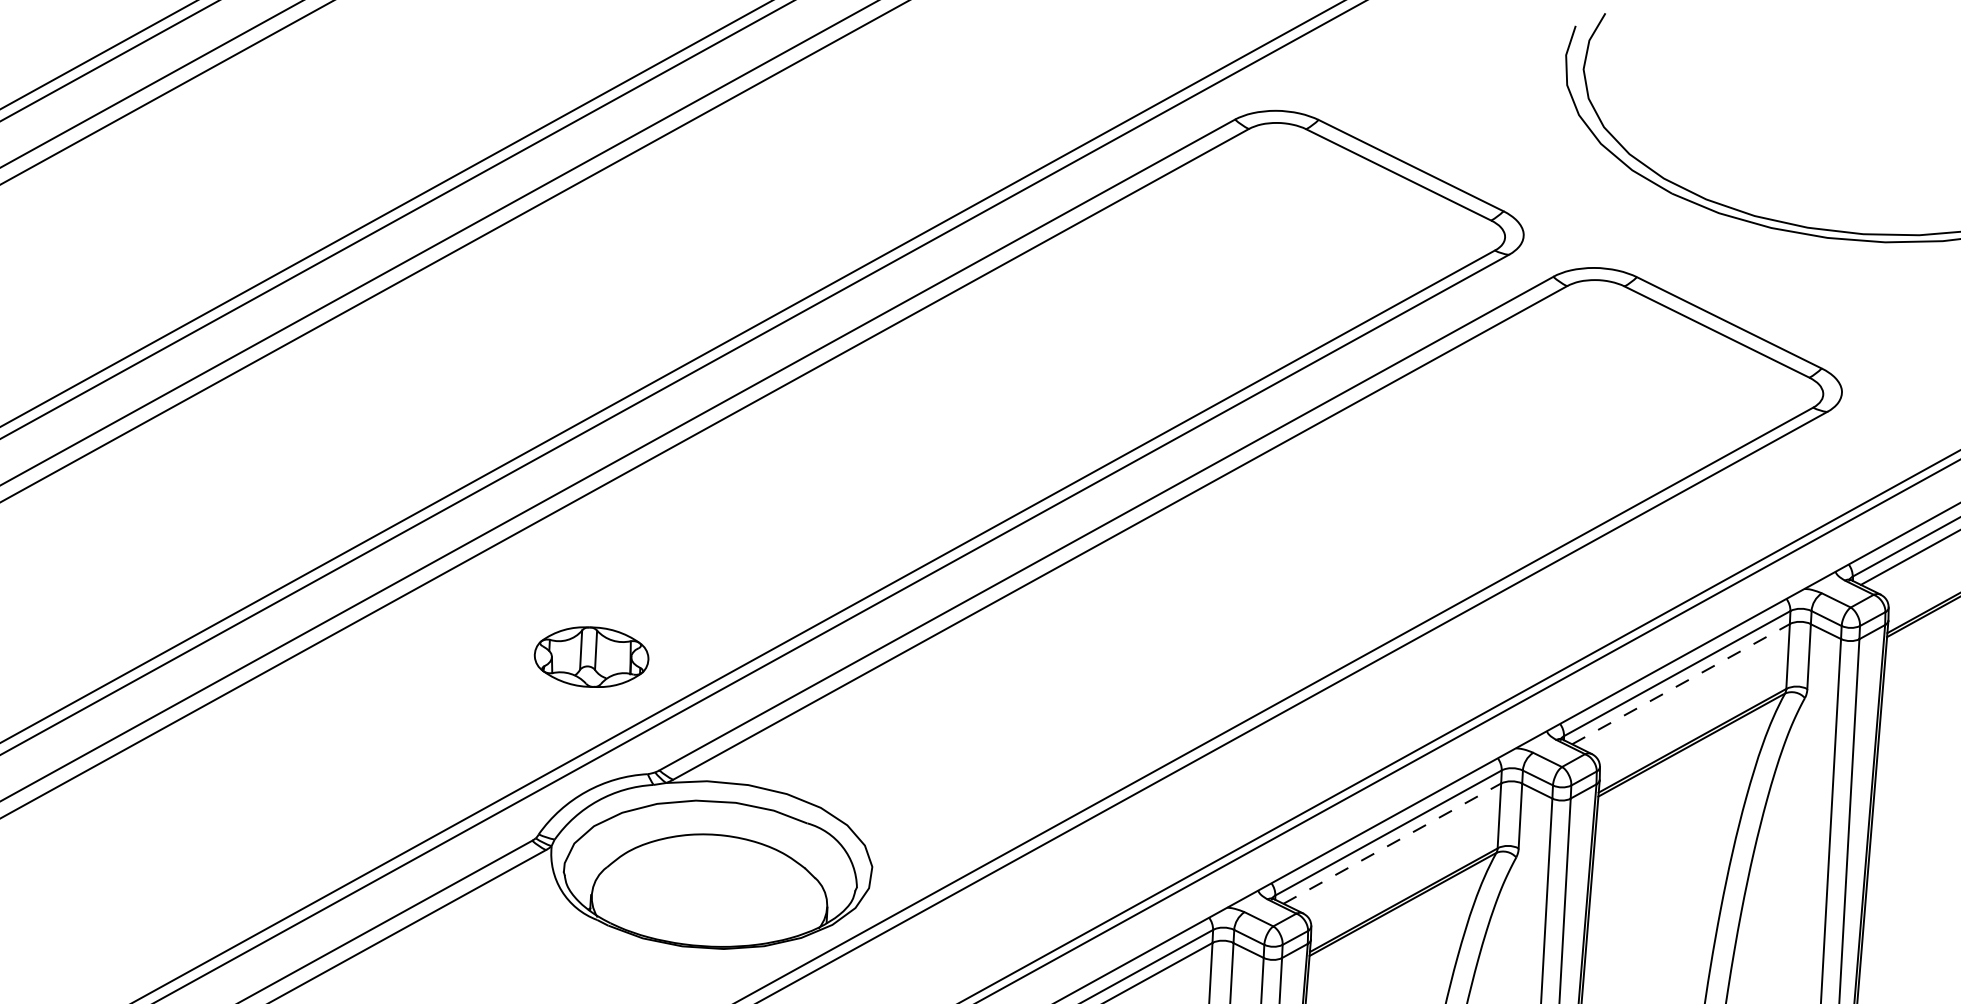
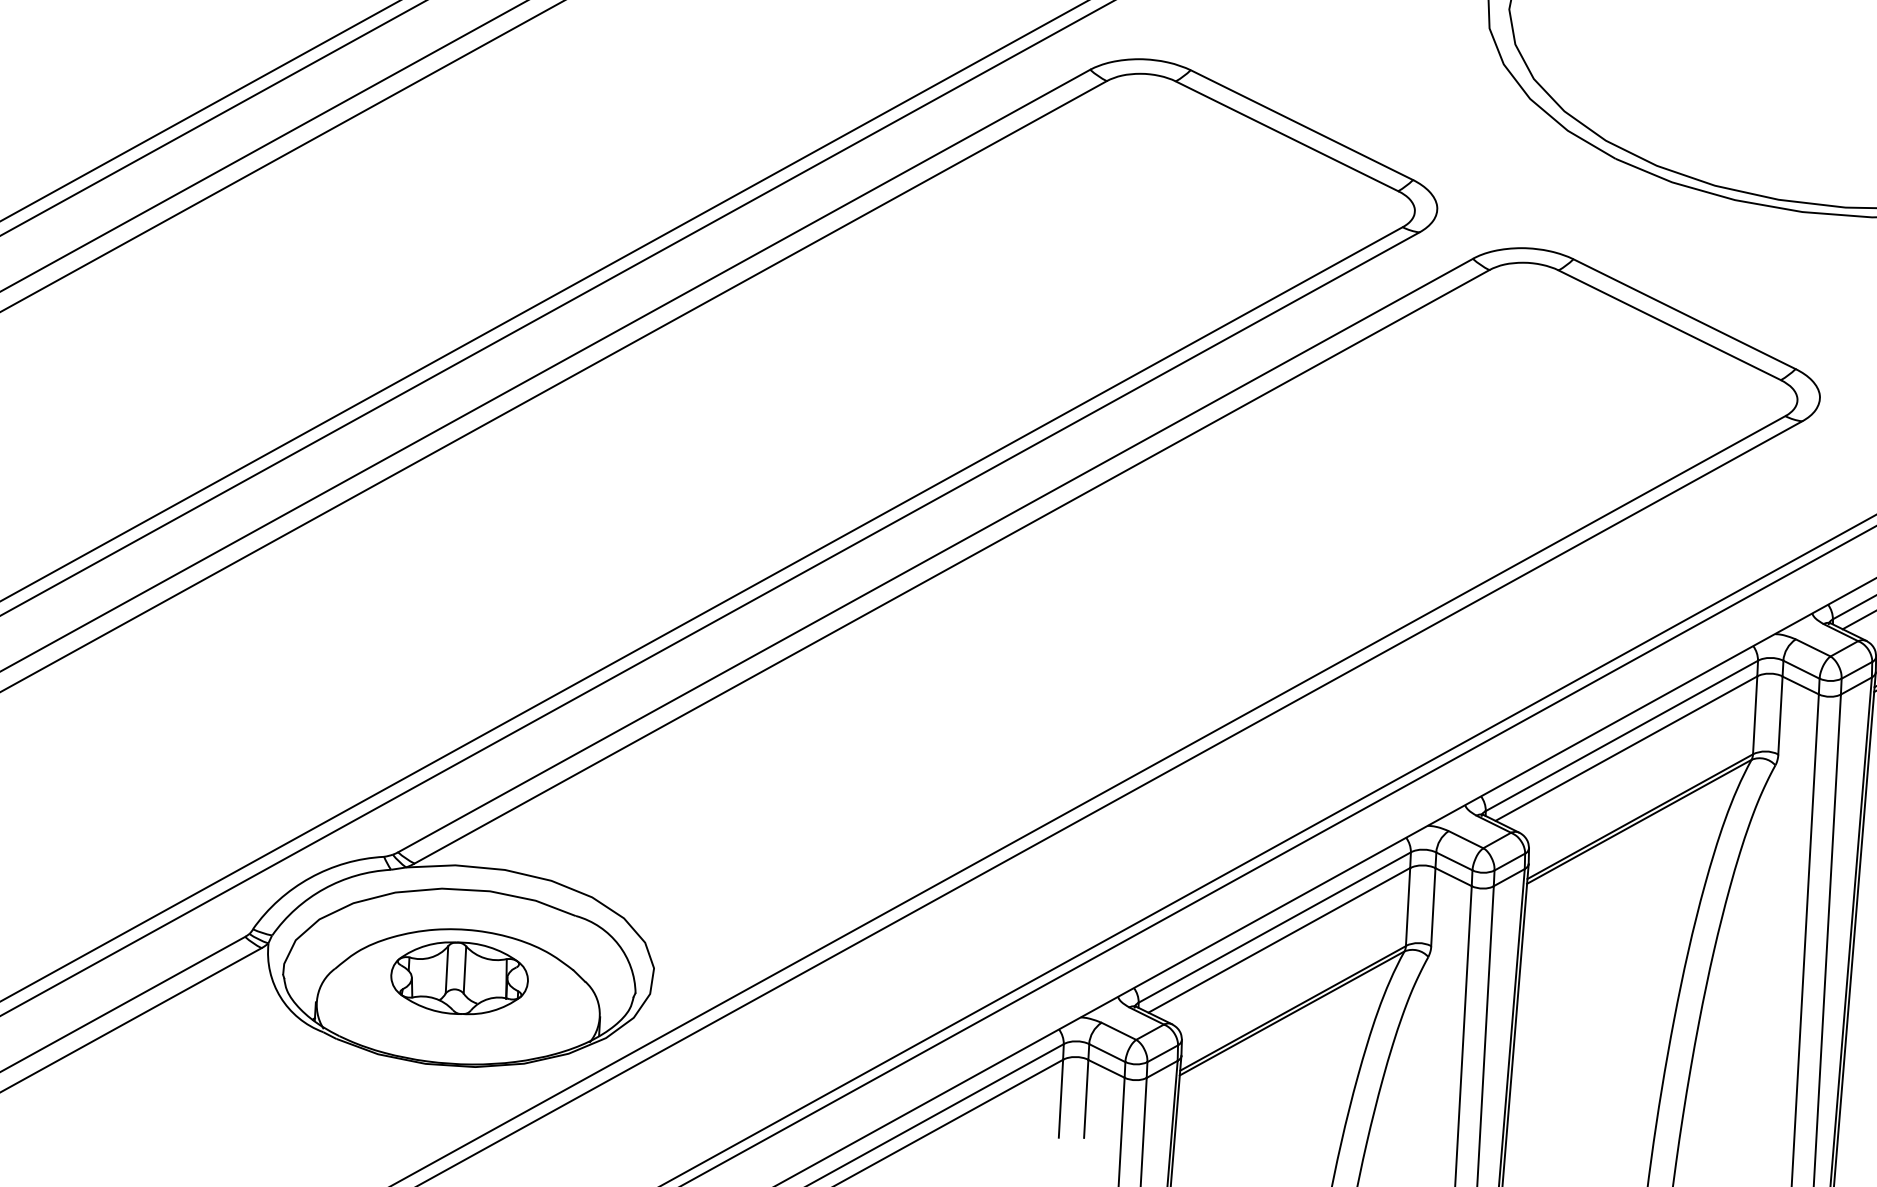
part: (591, 656) -> (459, 977), moved
line: (1681, 683) -> (1627, 747), dashed -> solid
line: (1392, 843) -> (1279, 940), dashed -> solid

